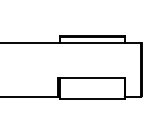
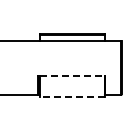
line: (92, 77) -> (72, 75), solid -> dashed
line: (91, 99) -> (71, 97), solid -> dashed

